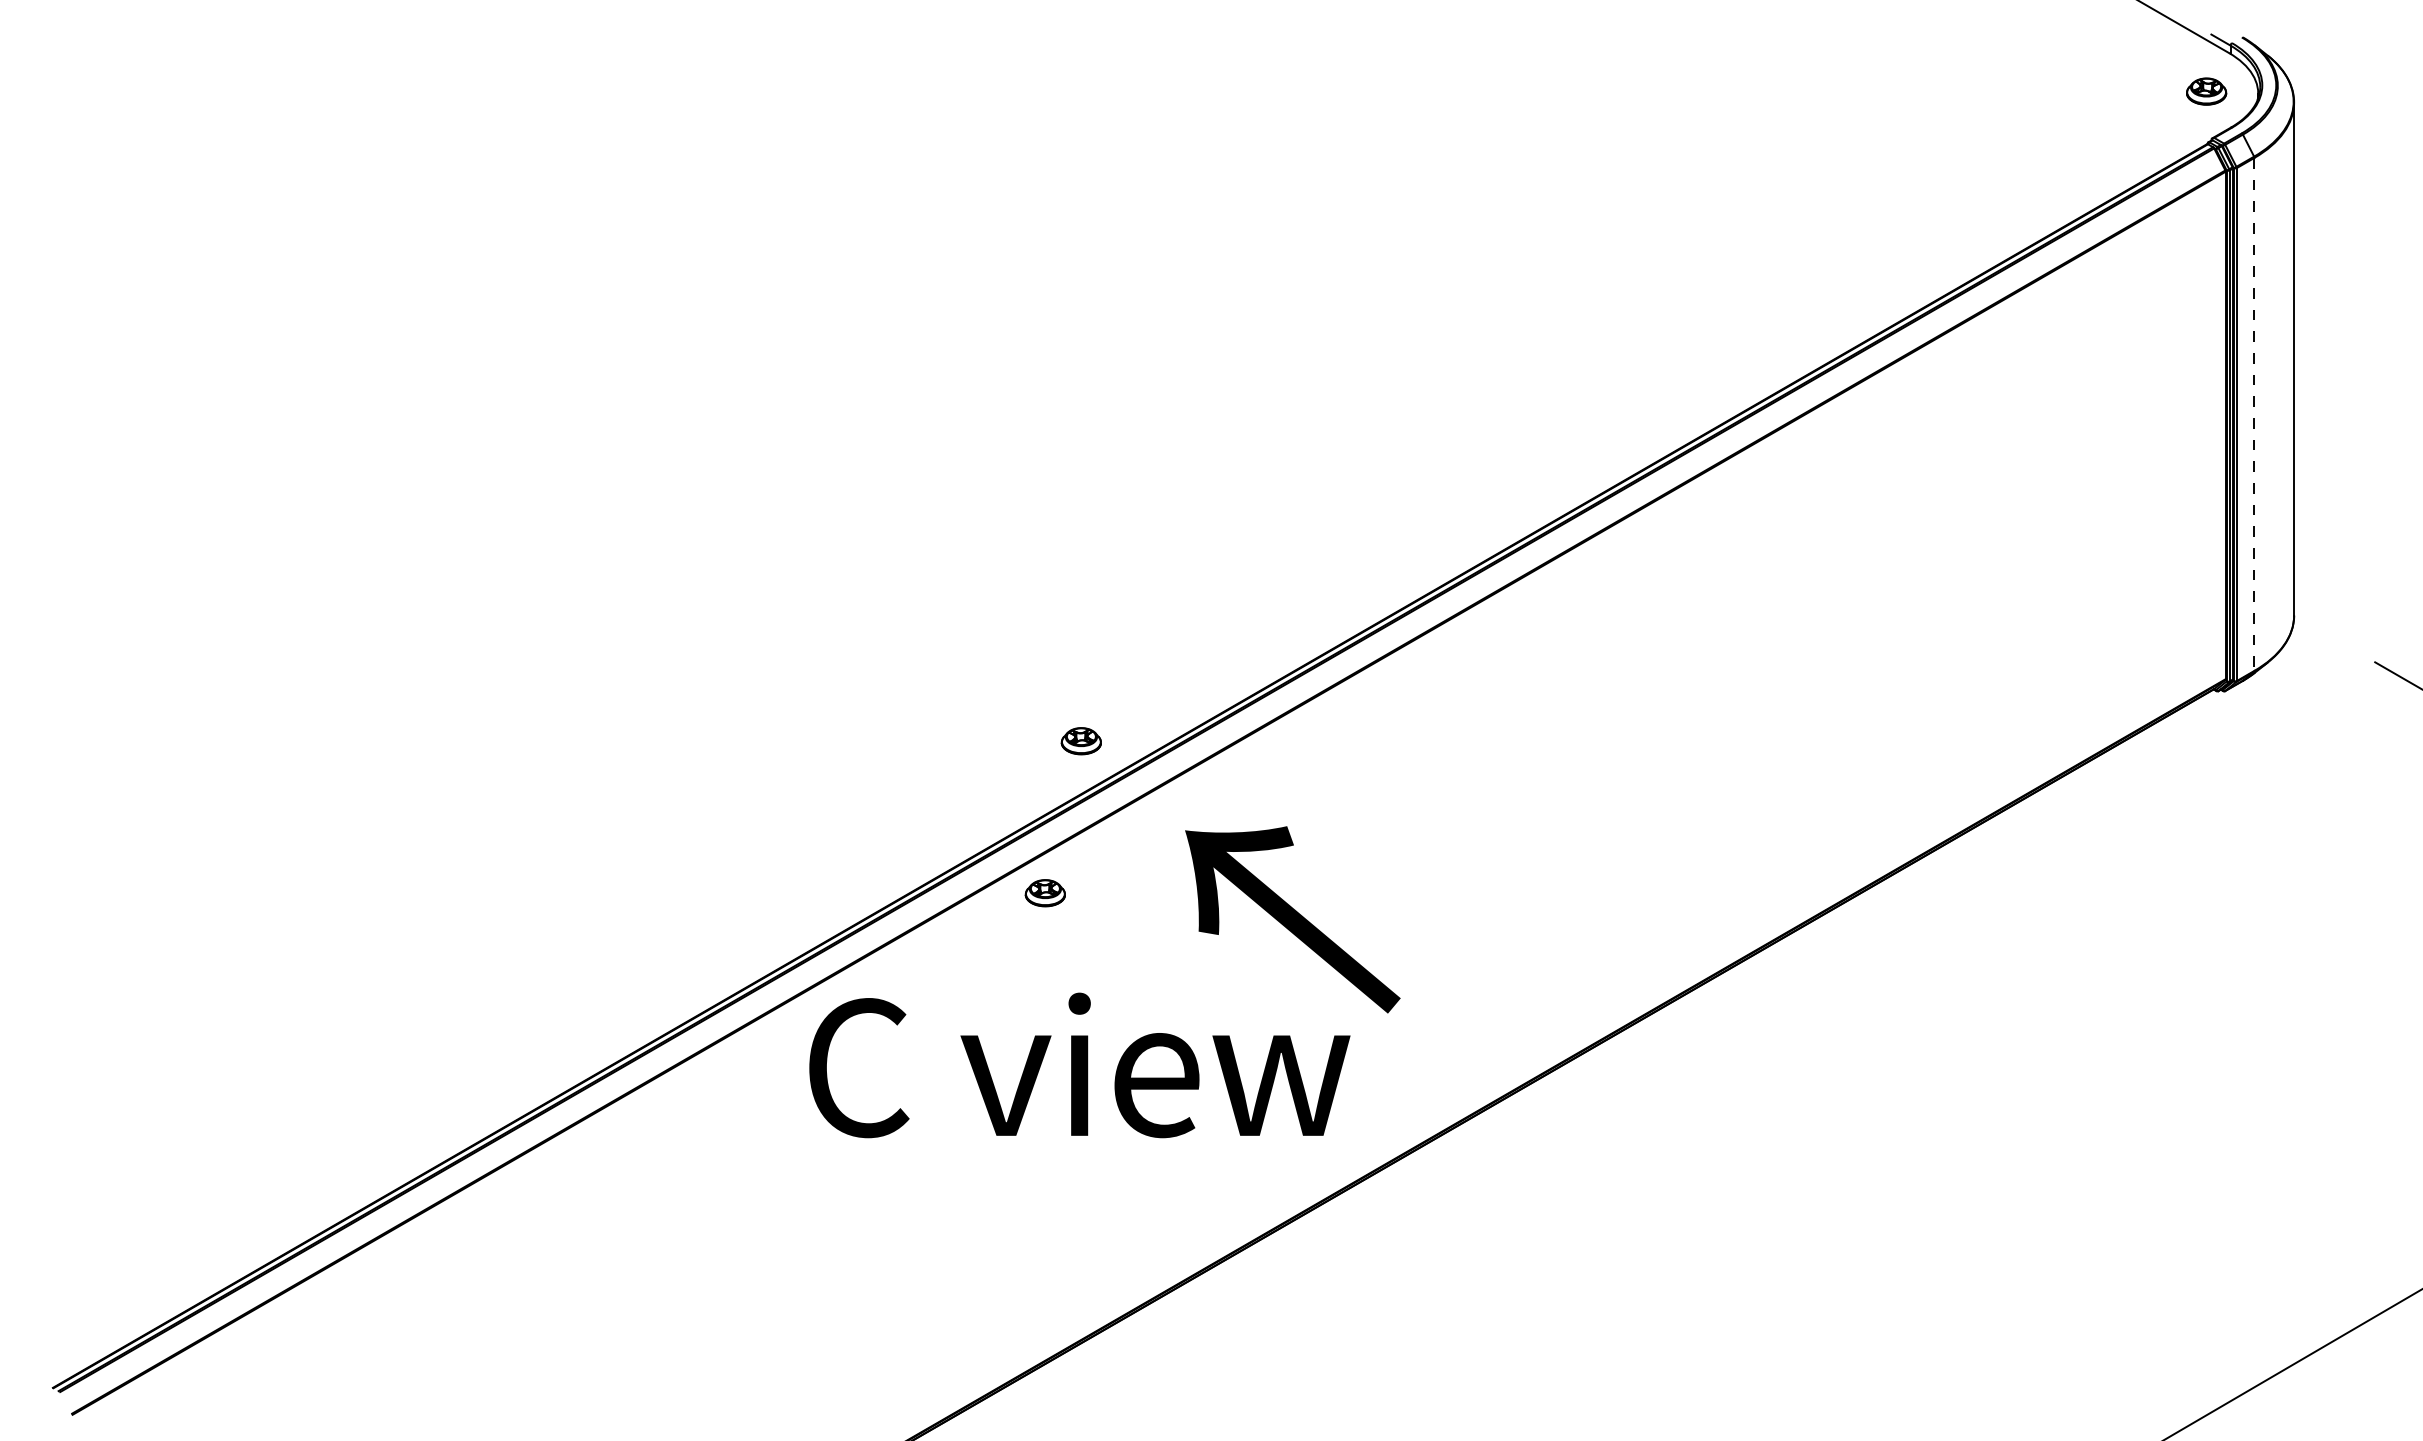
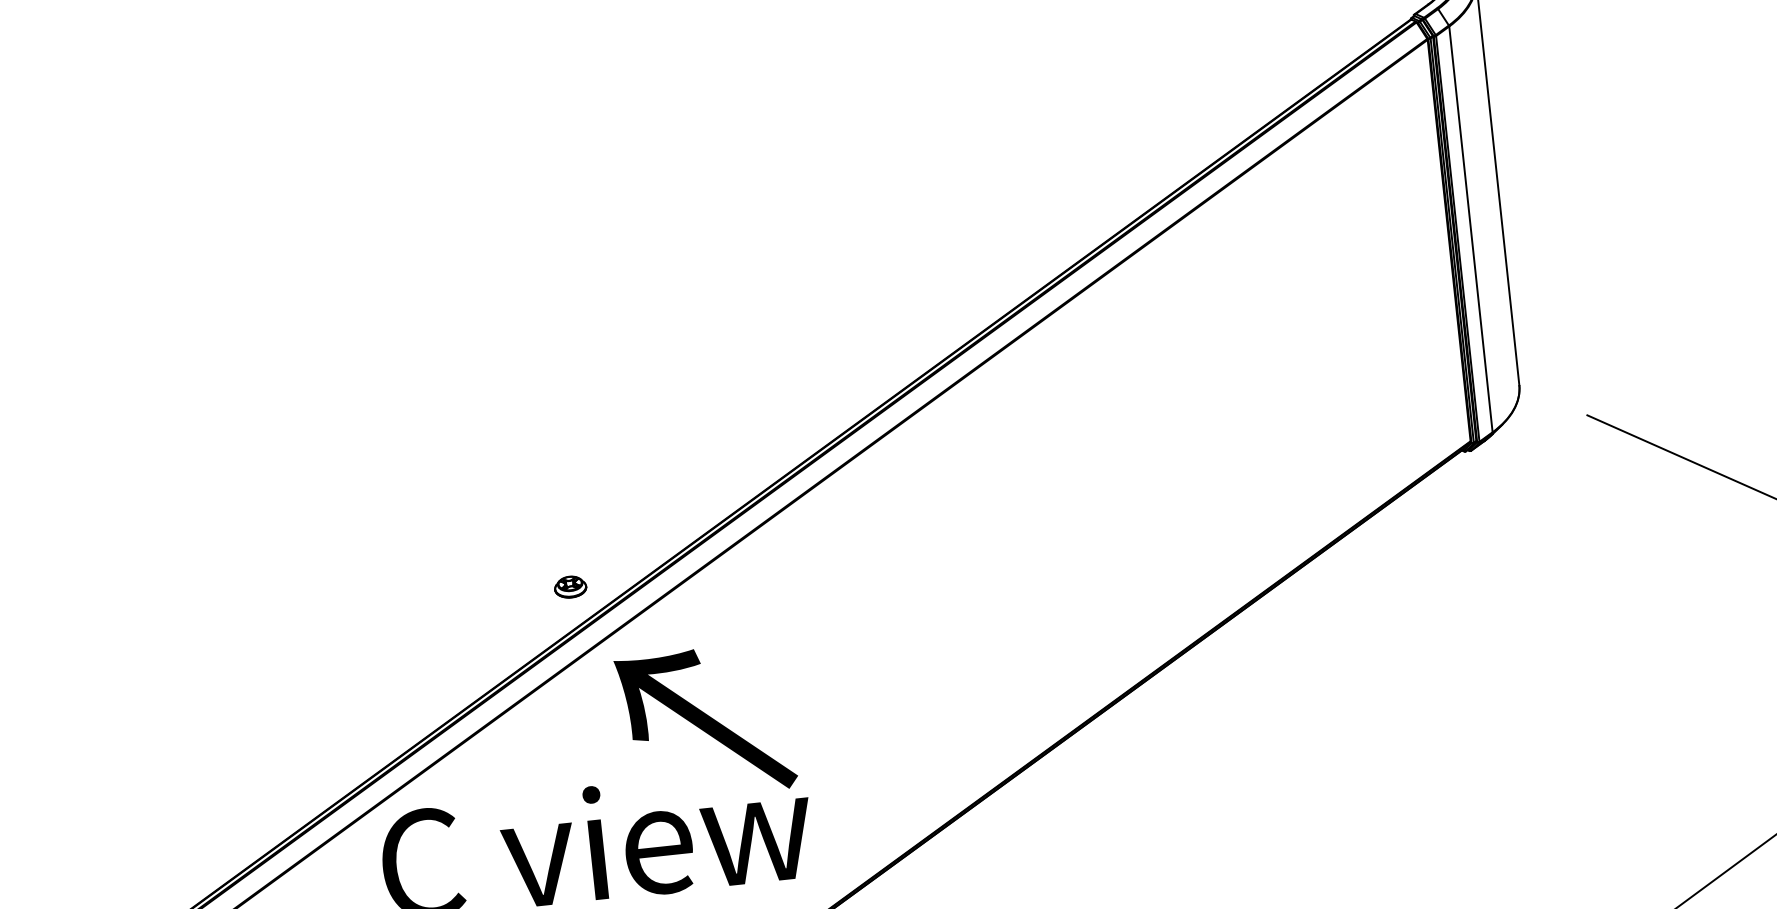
line: (2254, 414) -> (1470, 229), dashed -> solid
part: (1044, 893) -> (554, 710), removed
text: (1292, 919) -> (705, 722), moved

